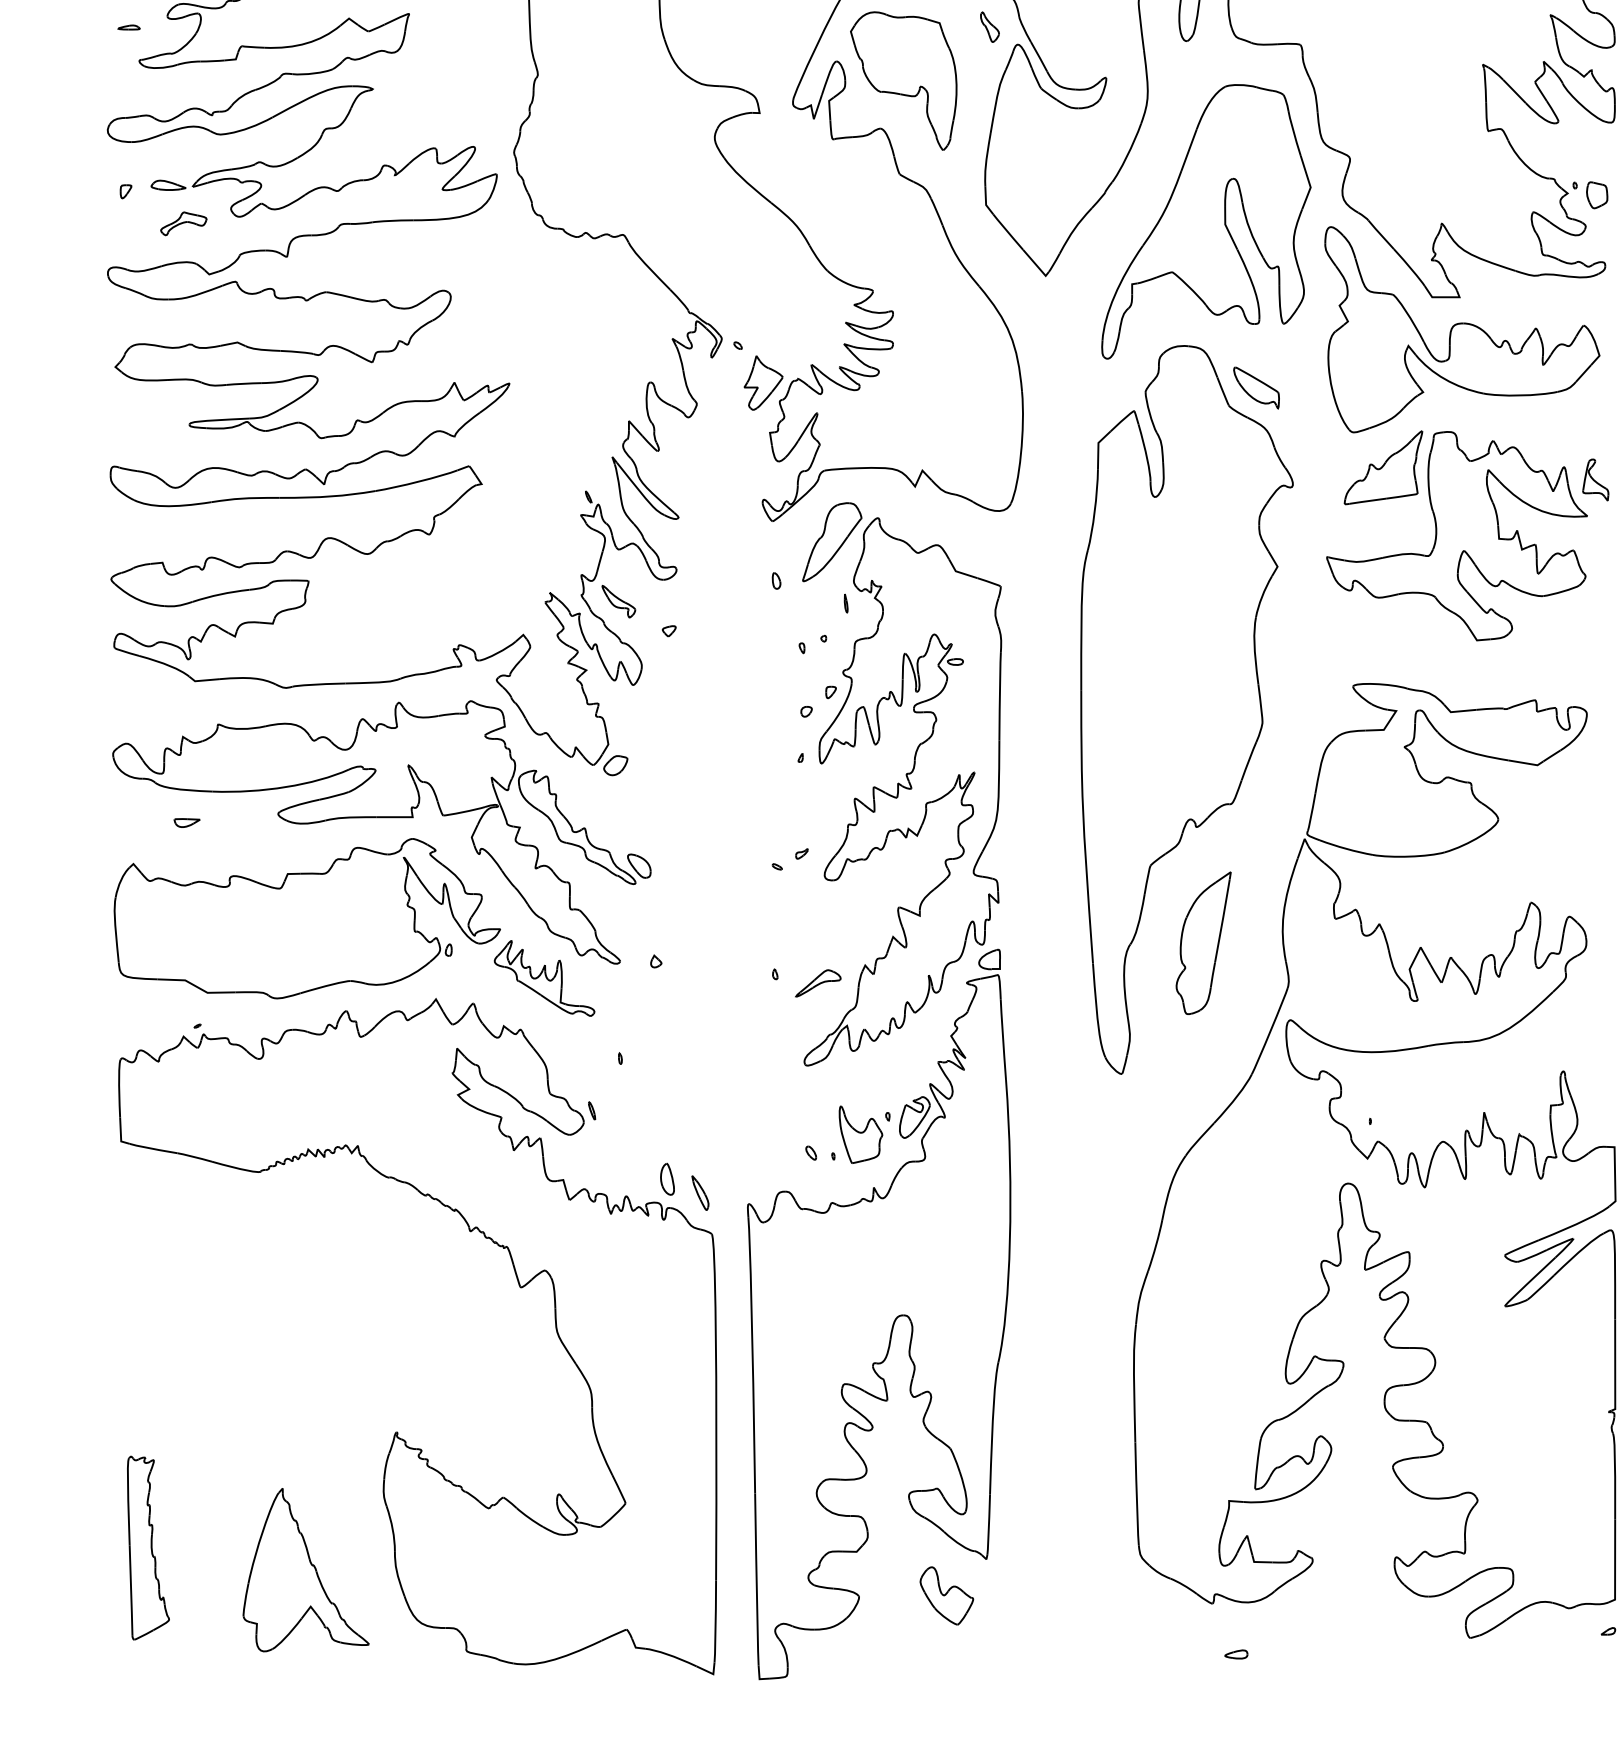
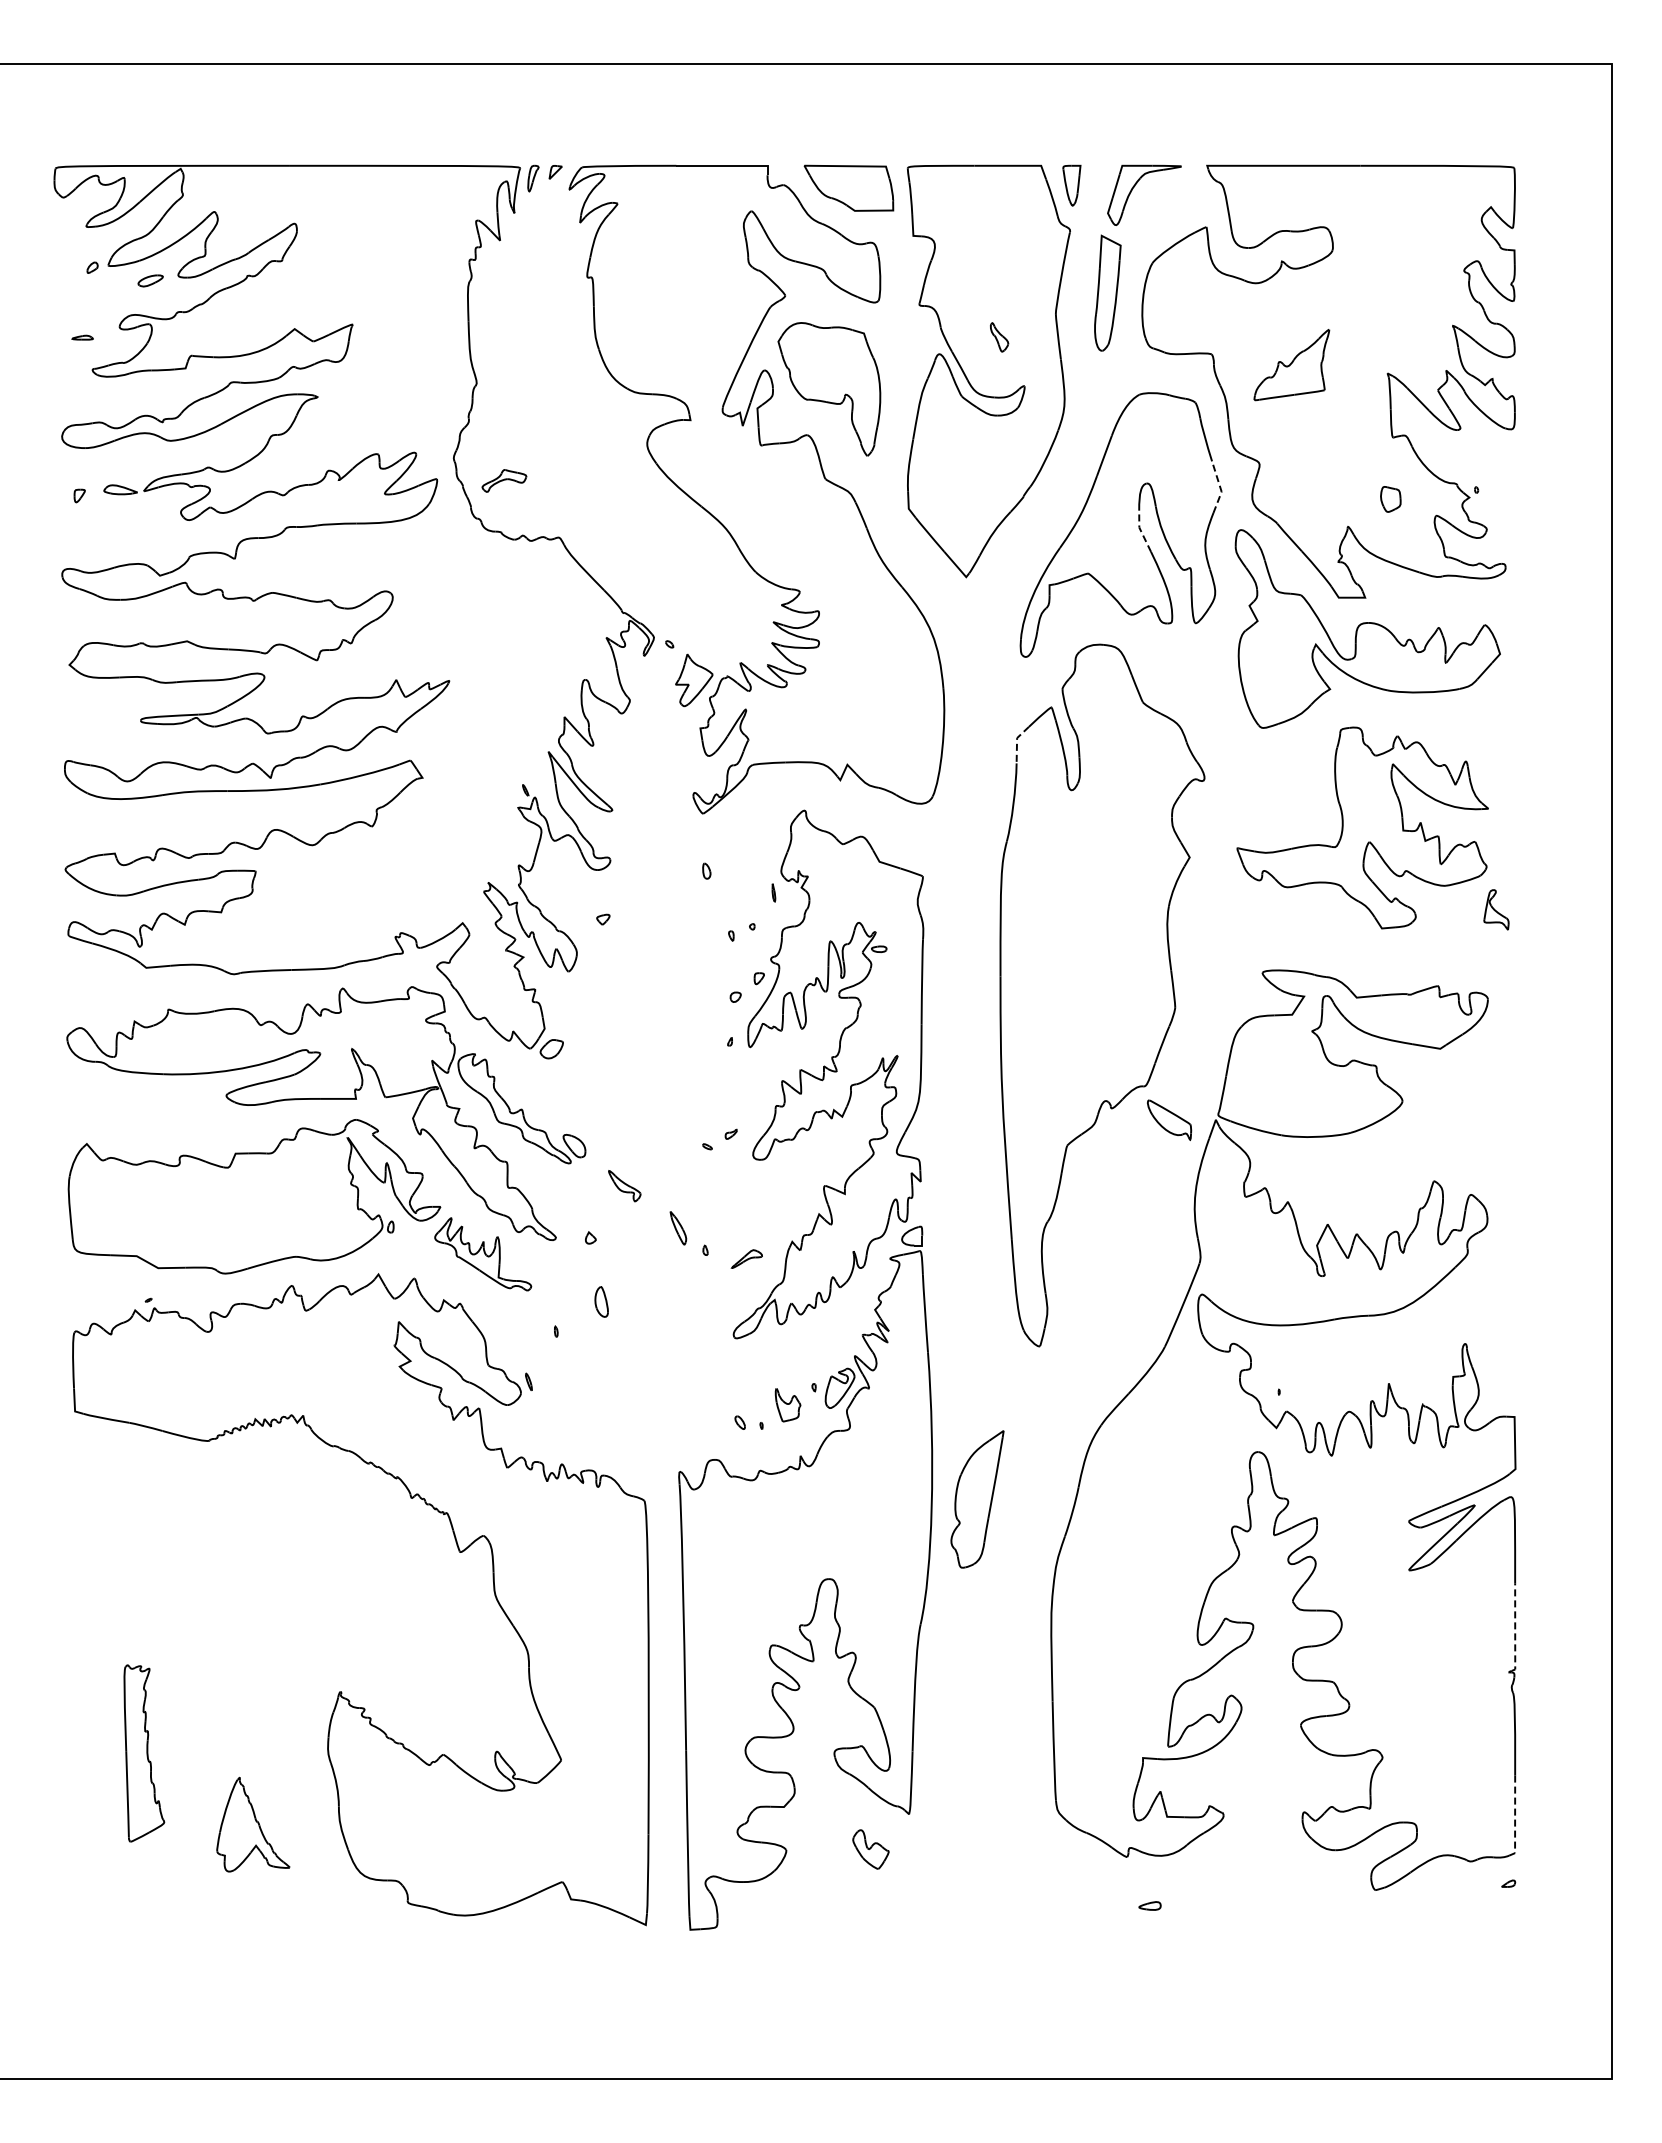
part: (989, 27) -> (999, 337), moved
line: (1309, 183) -> (1220, 488), solid -> dashed
part: (1596, 195) -> (1390, 499), moved
part: (183, 223) -> (504, 480), moved
line: (1227, 228) -> (1141, 531), solid -> dashed
part: (1256, 387) -> (1169, 1119), moved
line: (1098, 447) -> (1017, 742), solid -> dashed
part: (1383, 468) -> (1291, 365), moved
part: (1595, 479) -> (1496, 909), moved
part: (832, 541) -> (760, 833), removed
part: (618, 602) -> (624, 1186), moved
part: (187, 823) -> (138, 1104), removed
part: (1203, 943) -> (977, 1499), moved
part: (817, 982) -> (746, 1258), size x0.7
part: (860, 1135) -> (787, 1405), size x0.6
part: (667, 1178) -> (601, 1301), moved
part: (700, 1193) -> (678, 1228), moved
line: (1615, 1366) -> (1515, 1628), solid -> dashed
part: (148, 1548) -> (144, 1753), moved
line: (1615, 1563) -> (1515, 1818), solid -> dashed
part: (306, 1569) -> (253, 1824), size x0.6
part: (946, 1595) -> (870, 1849), size x0.7

